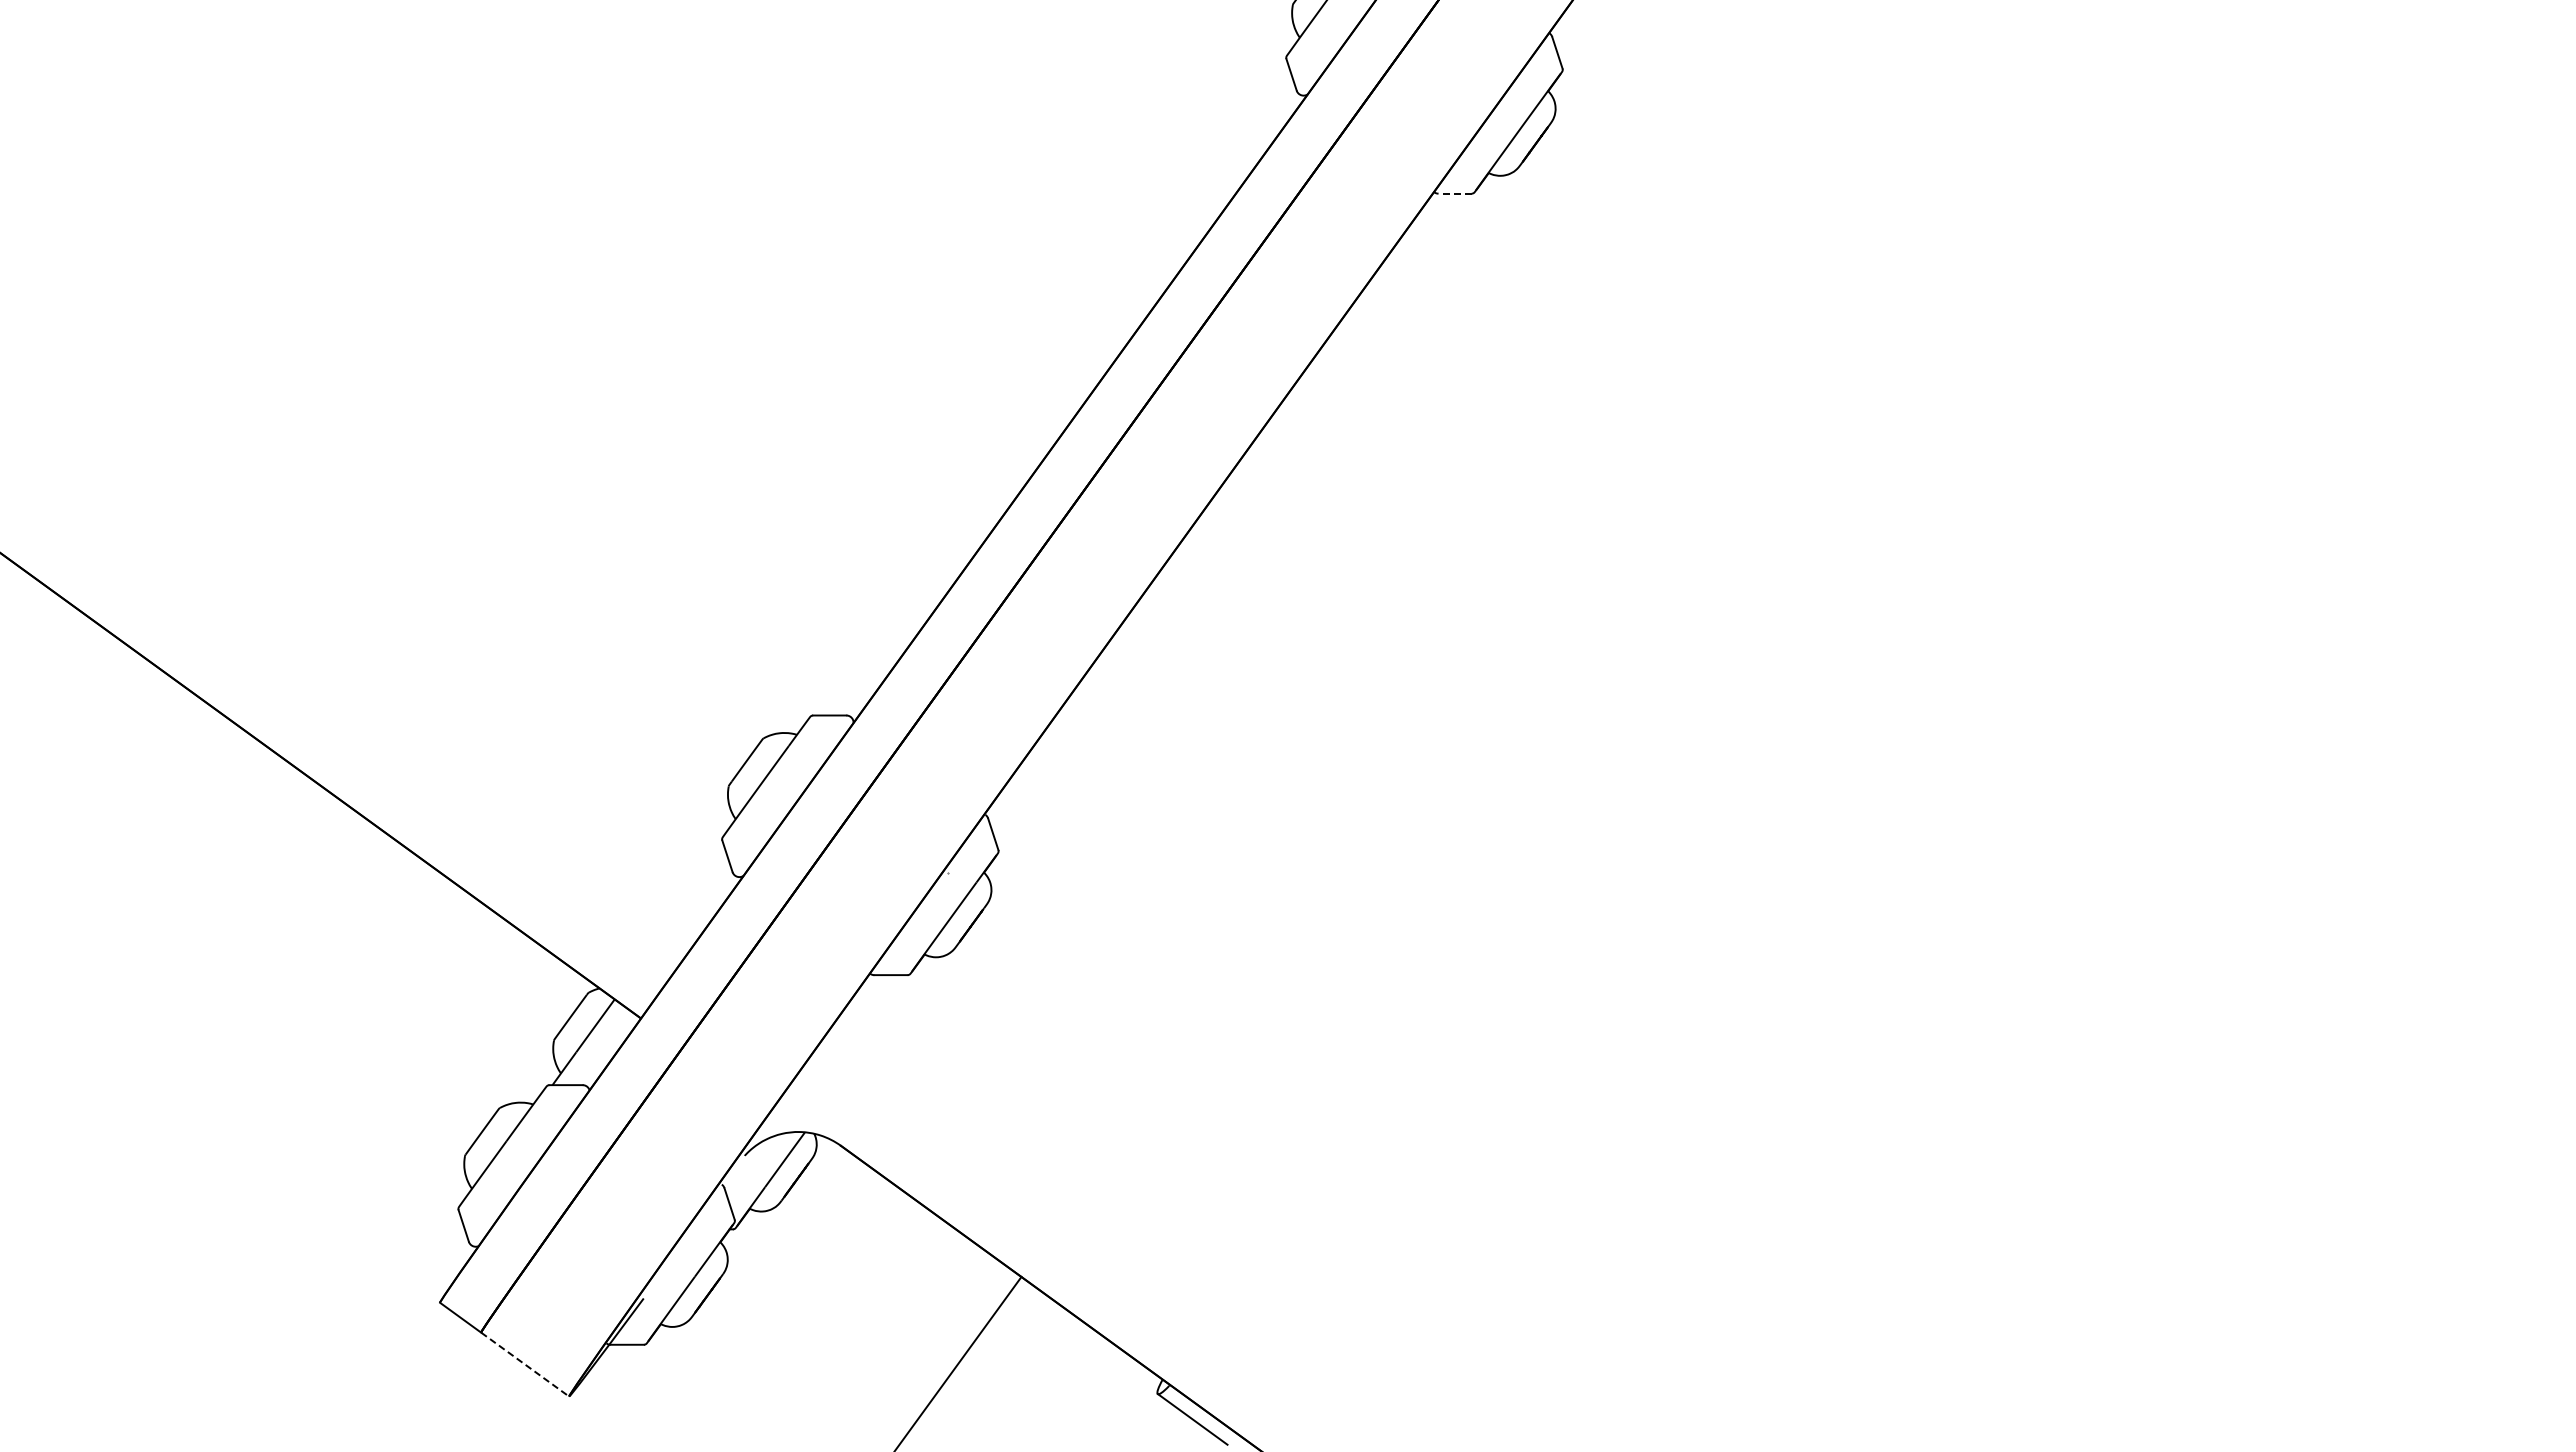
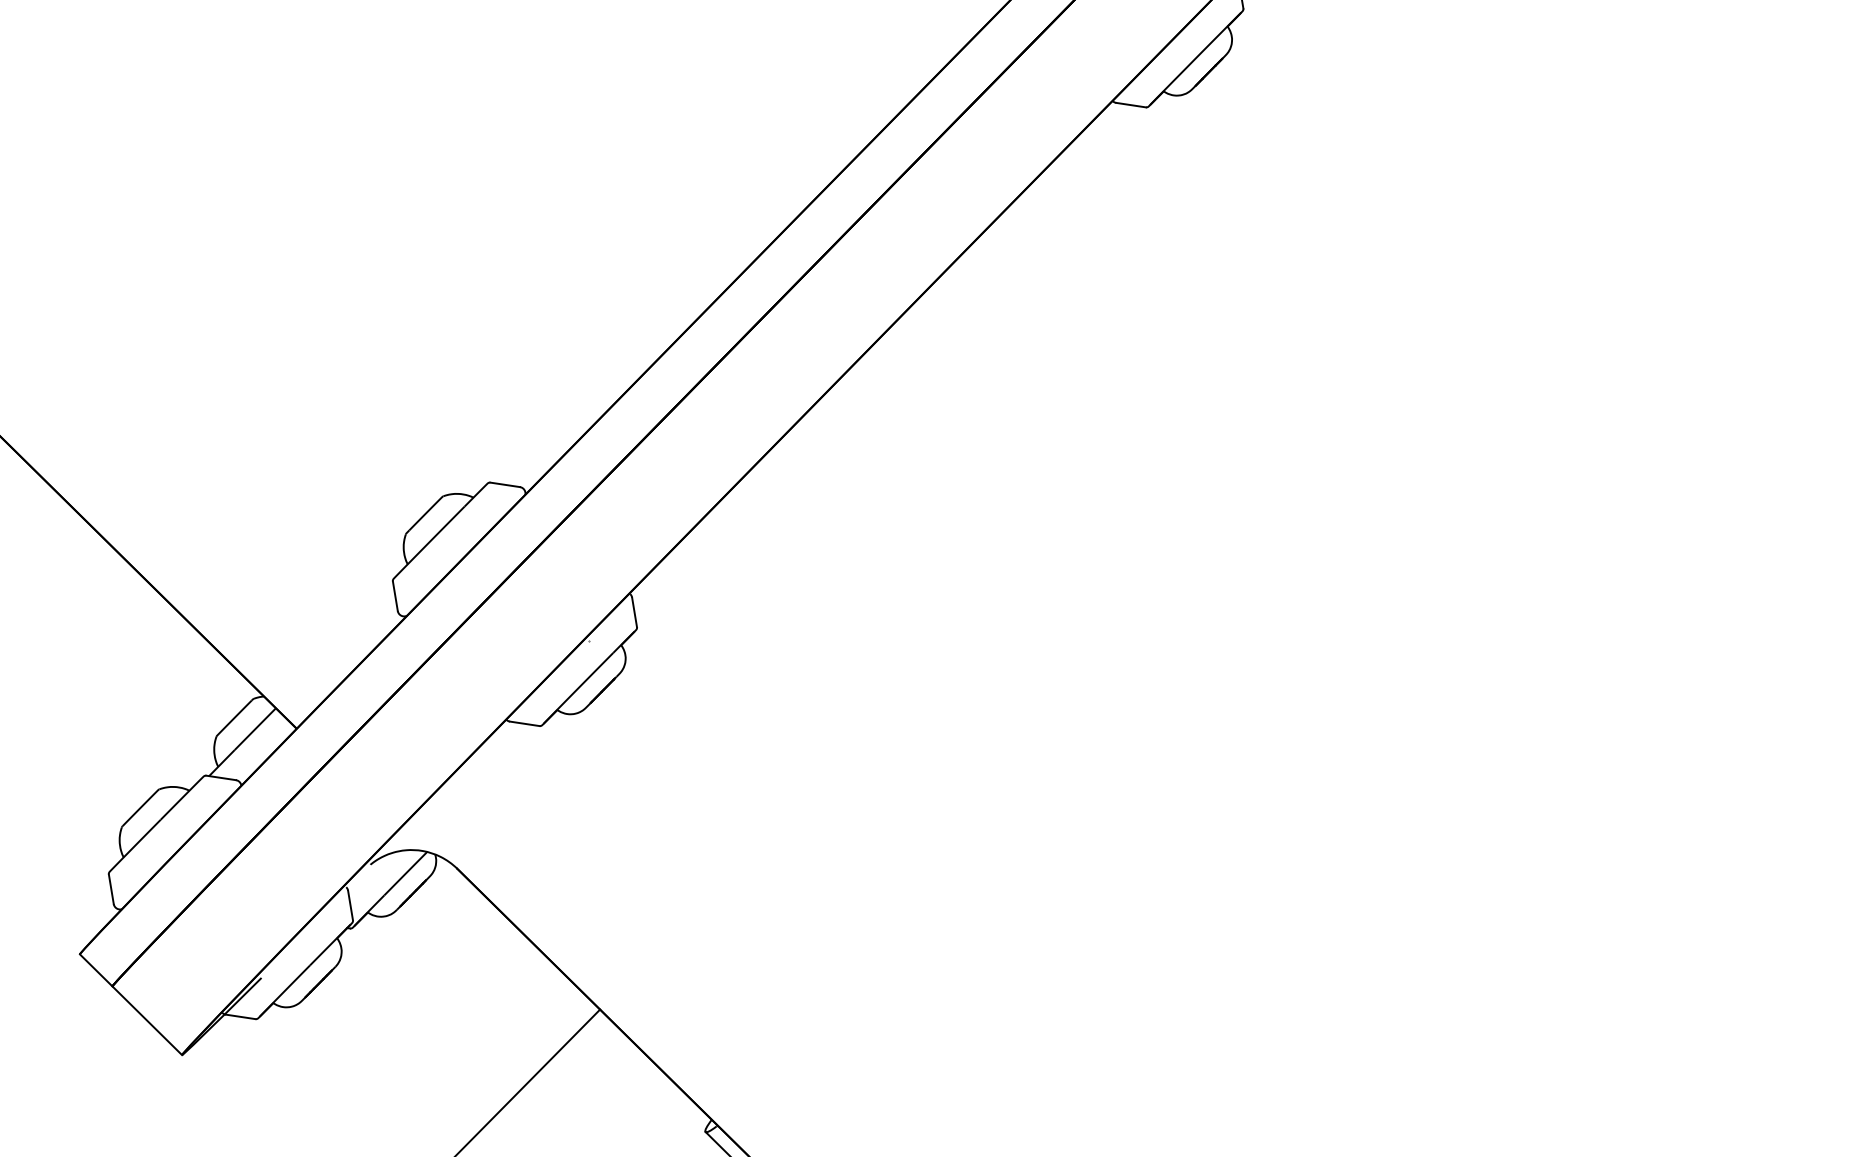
line: (1455, 193) -> (1131, 105), dashed -> solid
line: (525, 1364) -> (147, 1020), dashed -> solid

